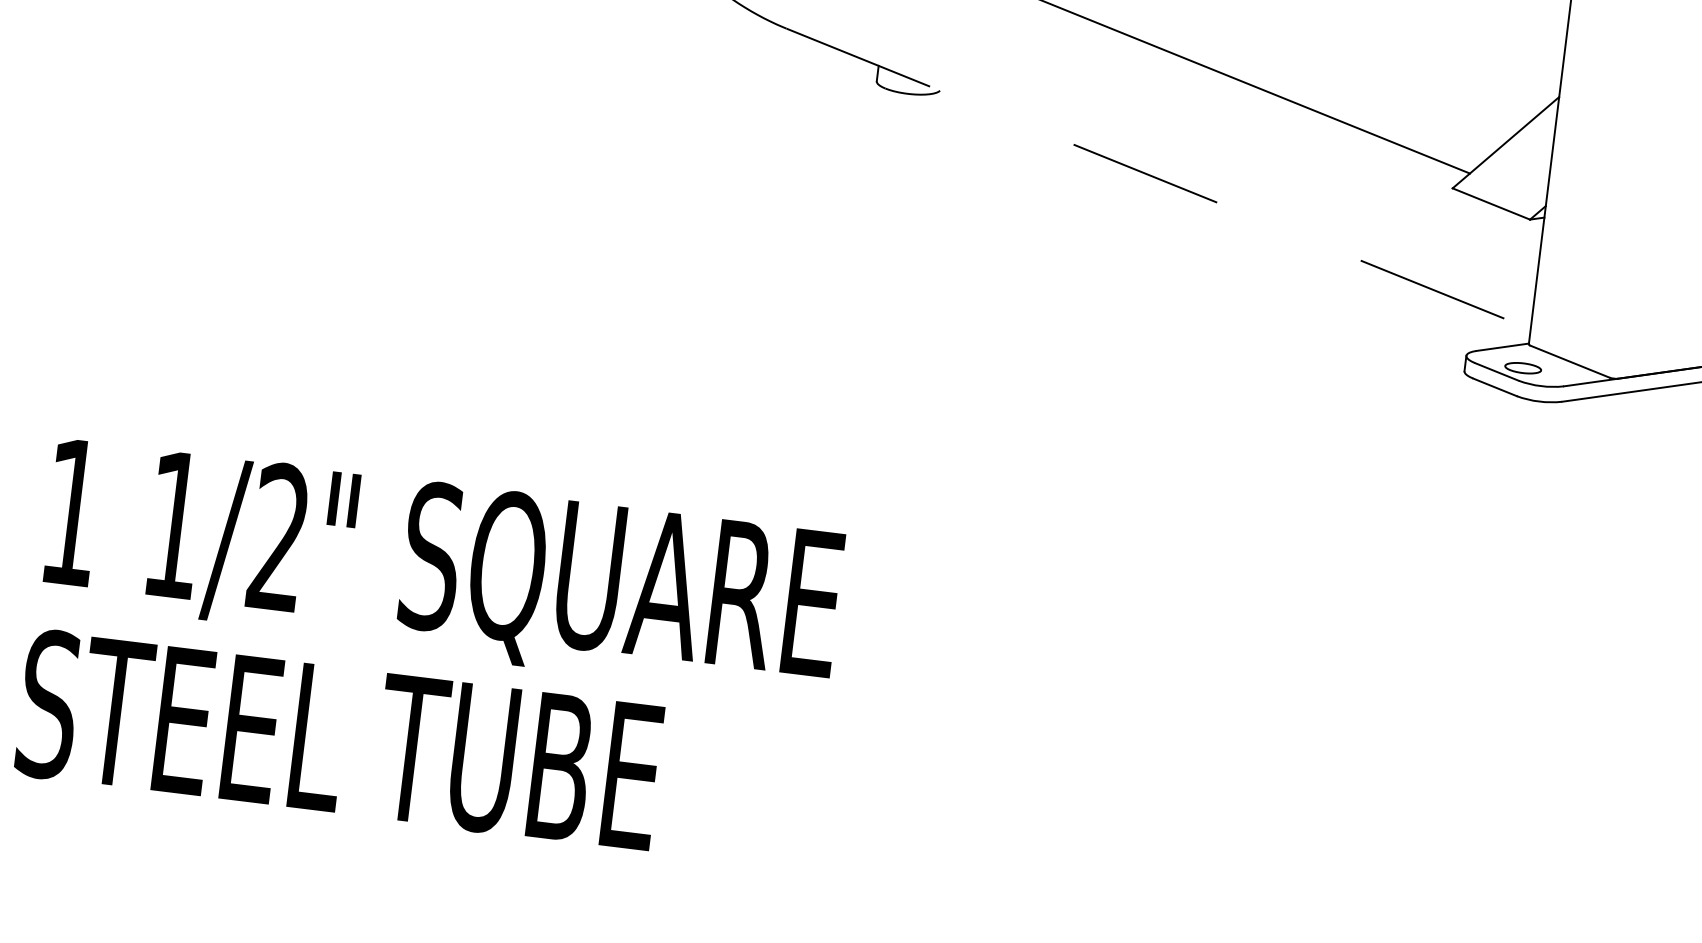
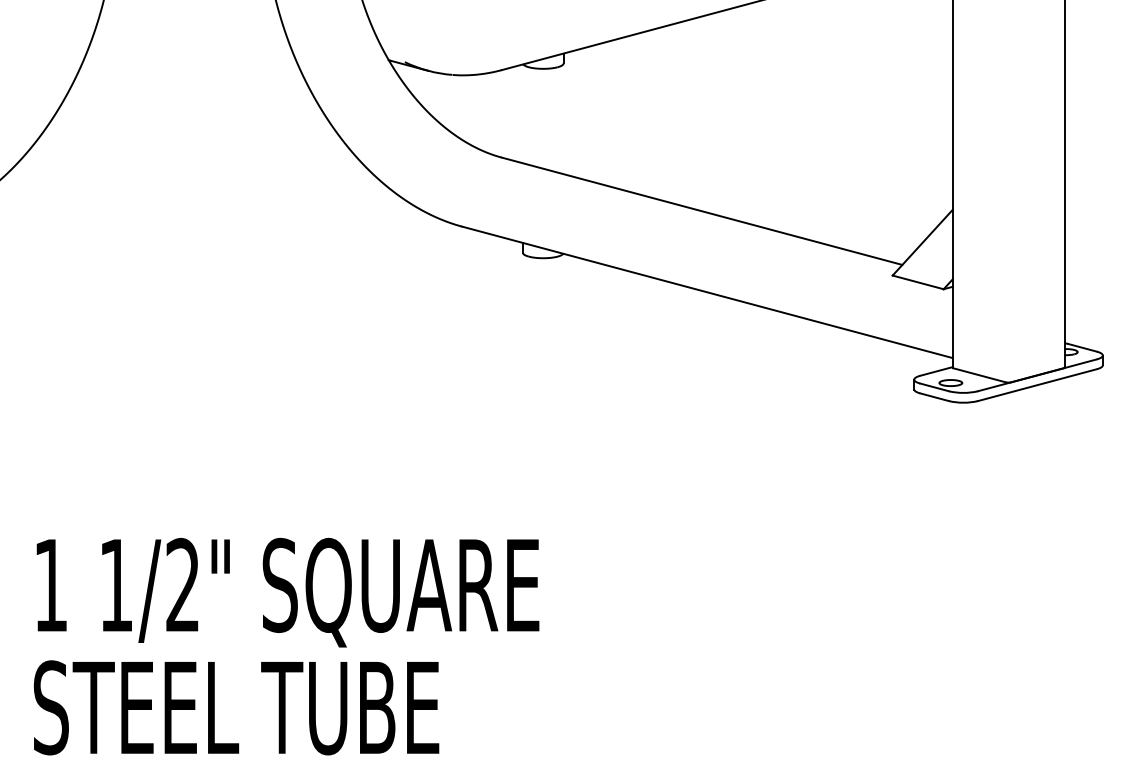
line: (1158, 179) -> (707, 292), dashed -> solid

